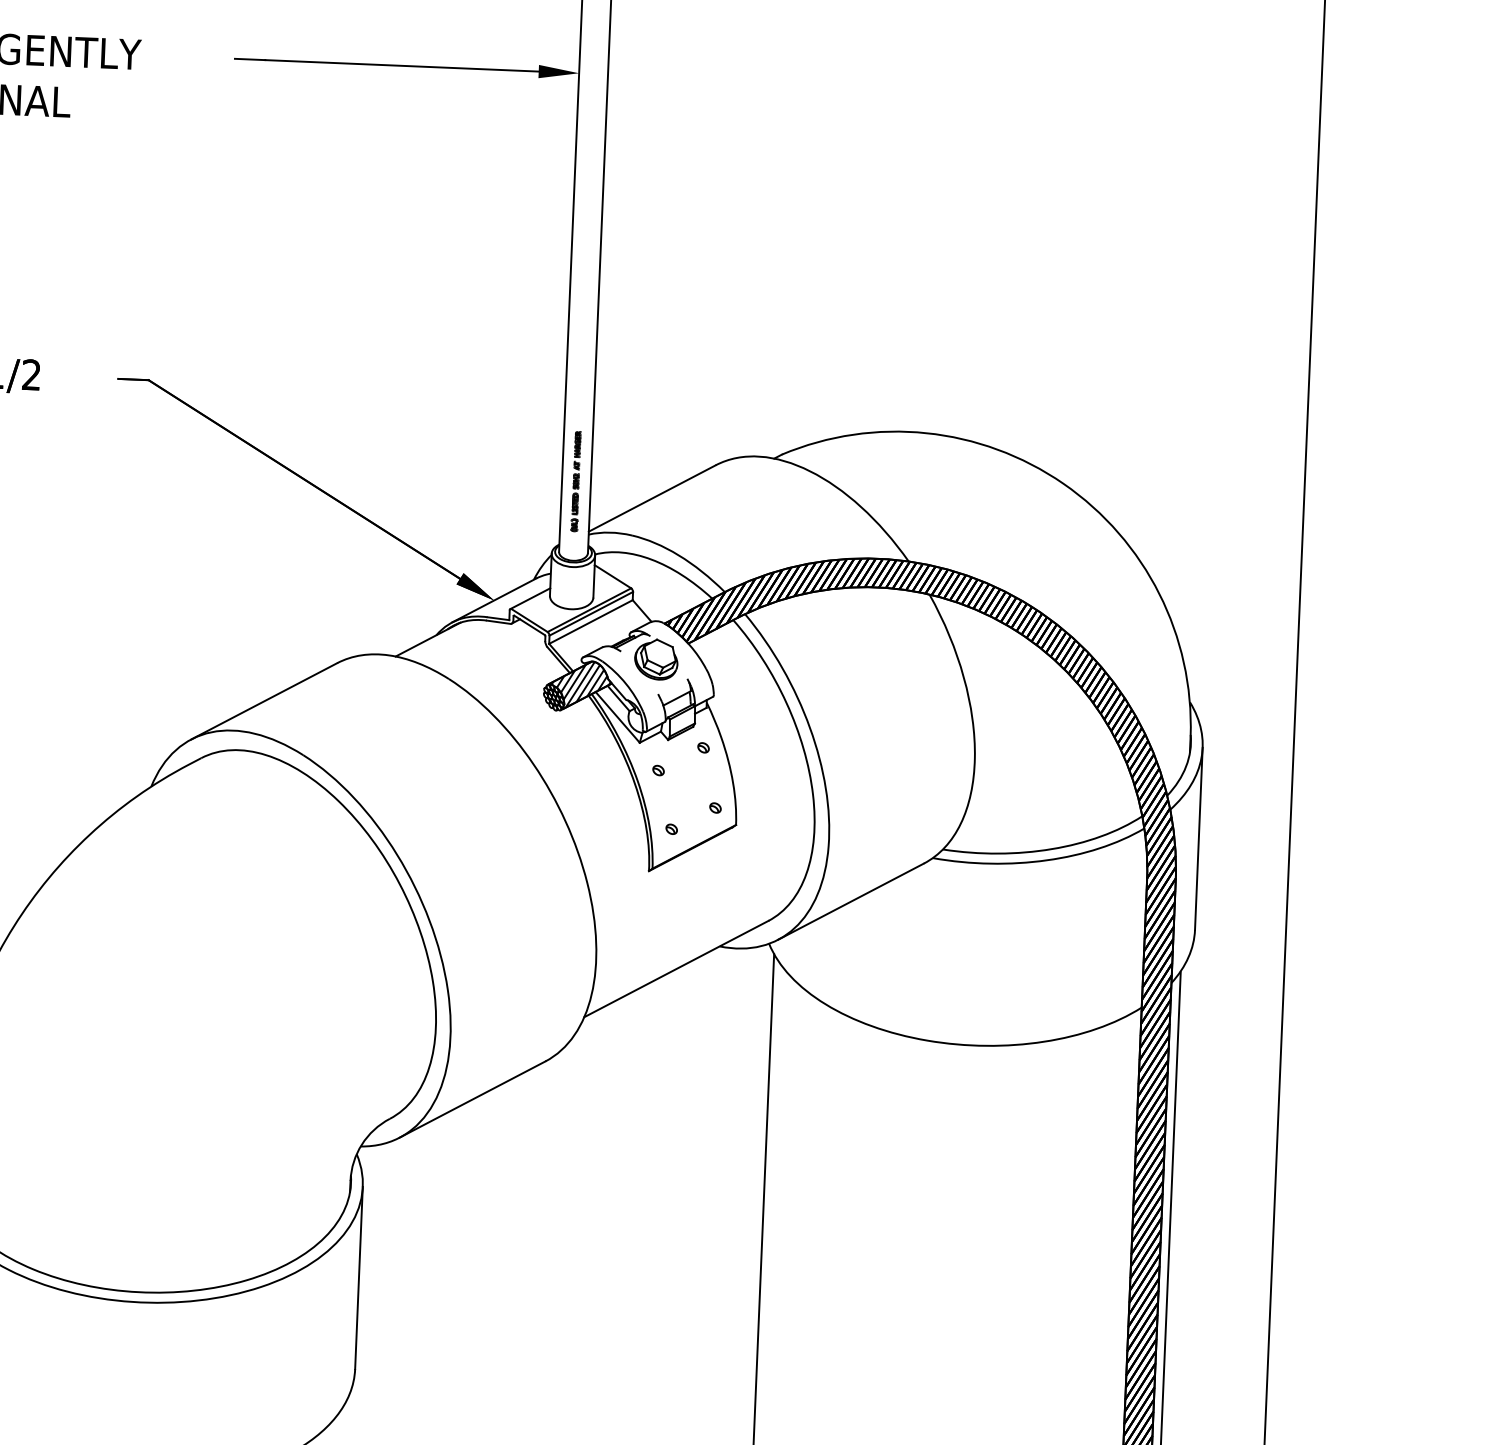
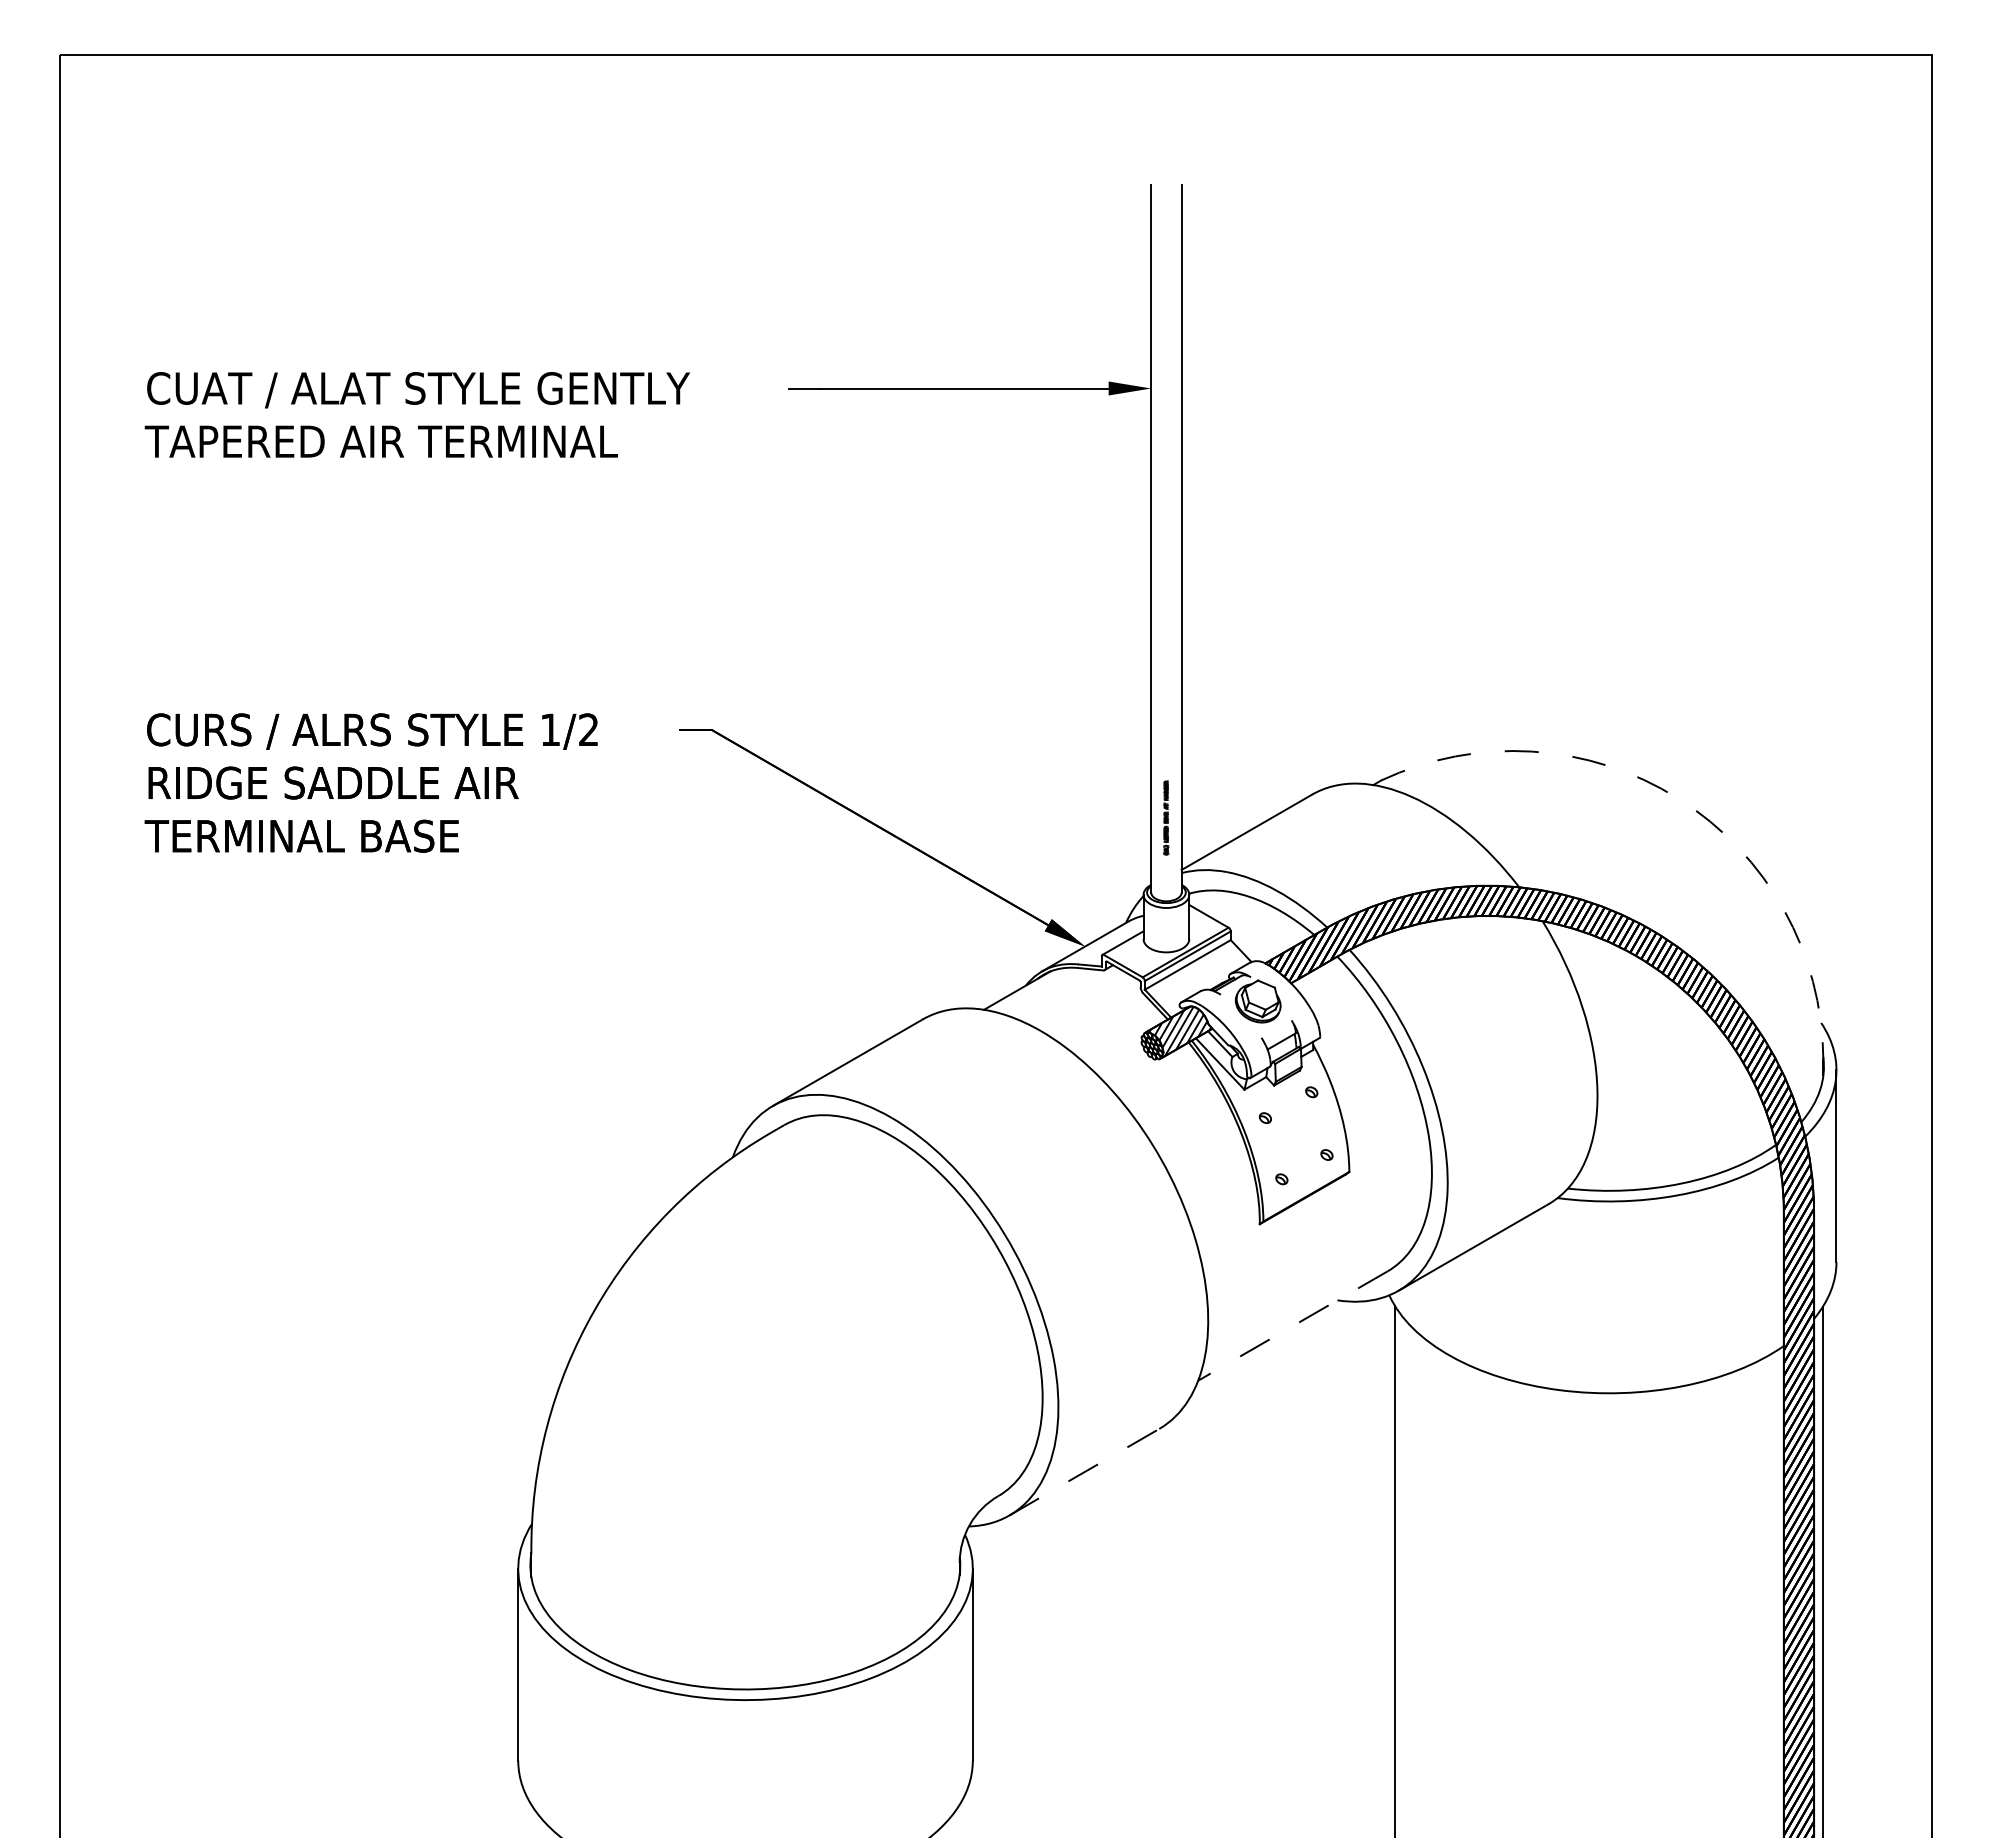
part: (576, 481) -> (1166, 817), size x0.7
line: (1069, 488) -> (1685, 803), solid -> dashed
line: (675, 969) -> (1292, 1326), solid -> dashed
line: (472, 1098) -> (1084, 1471), solid -> dashed

